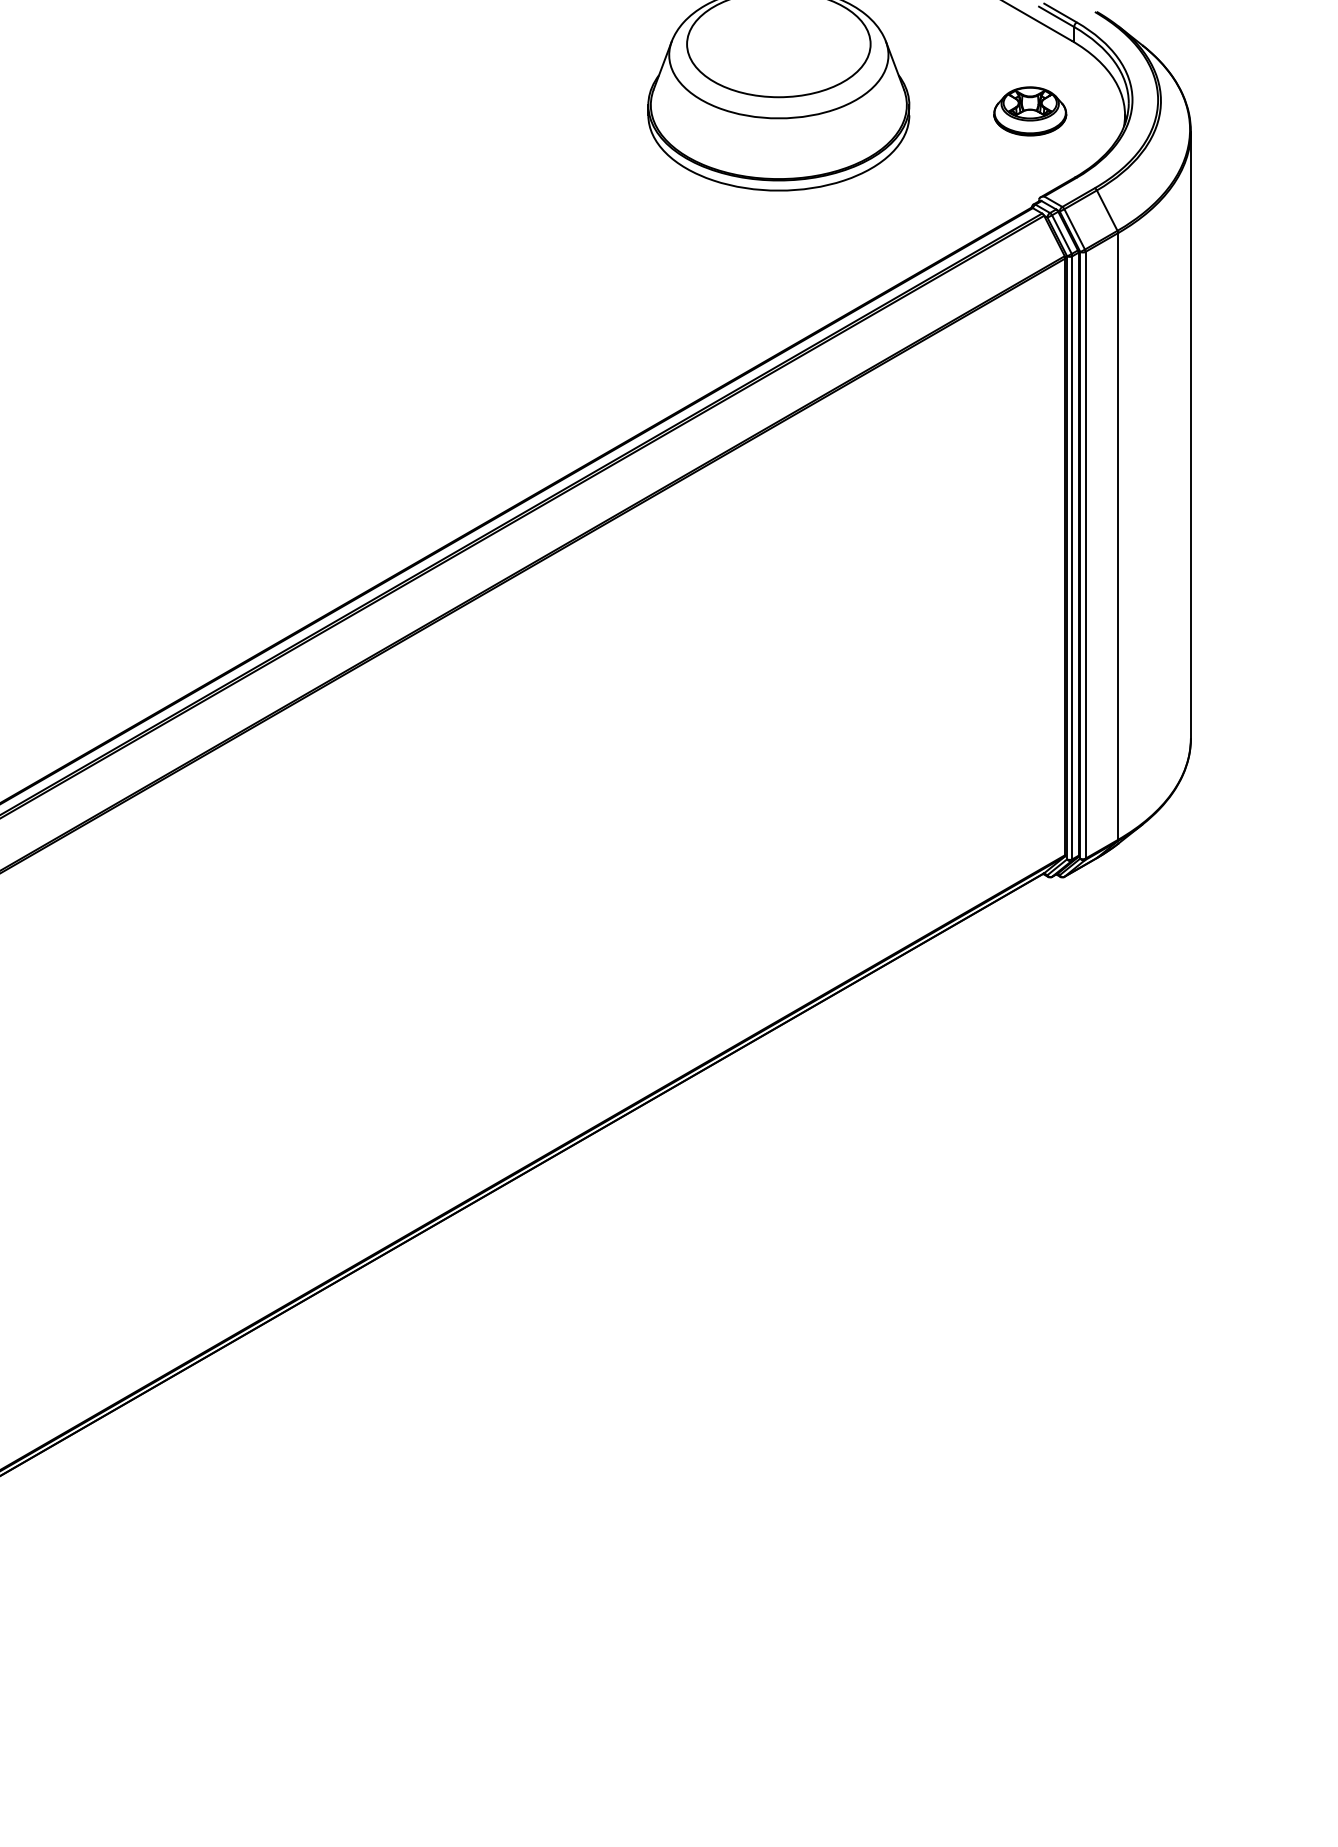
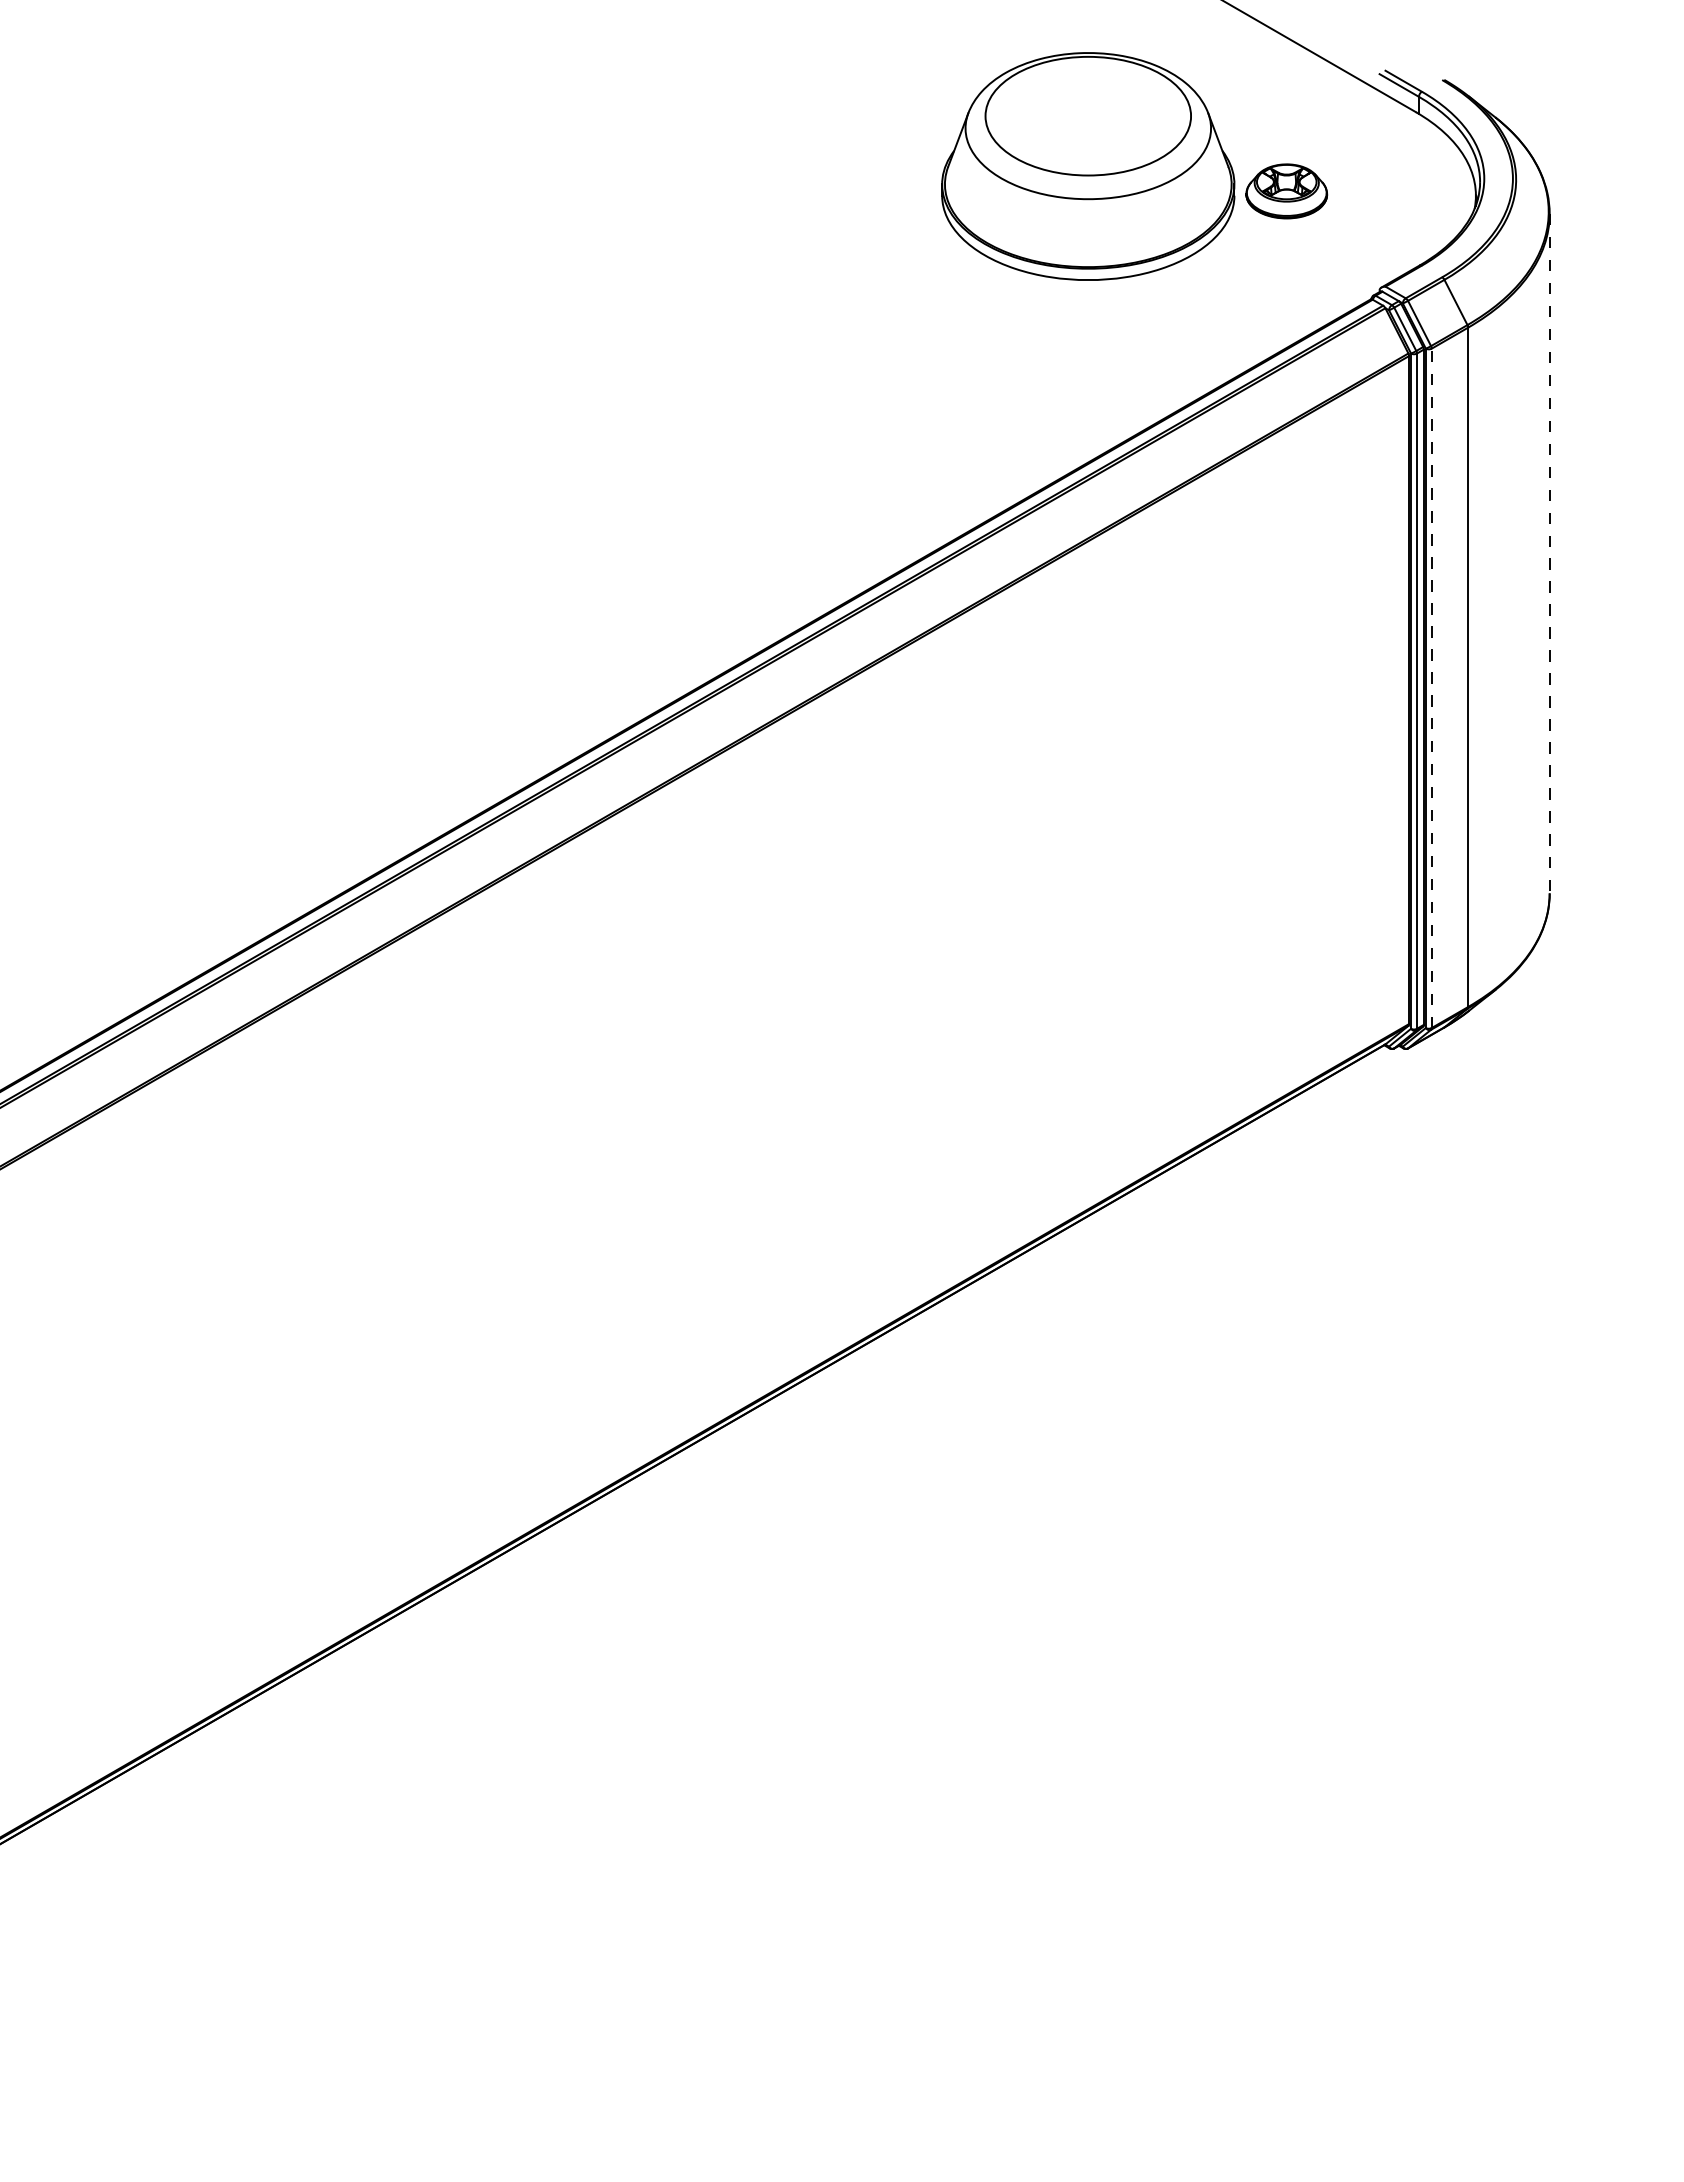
part: (1029, 111) -> (1286, 191), moved
line: (1190, 434) -> (1549, 553), solid -> dashed
line: (1085, 555) -> (1431, 688), solid -> dashed

